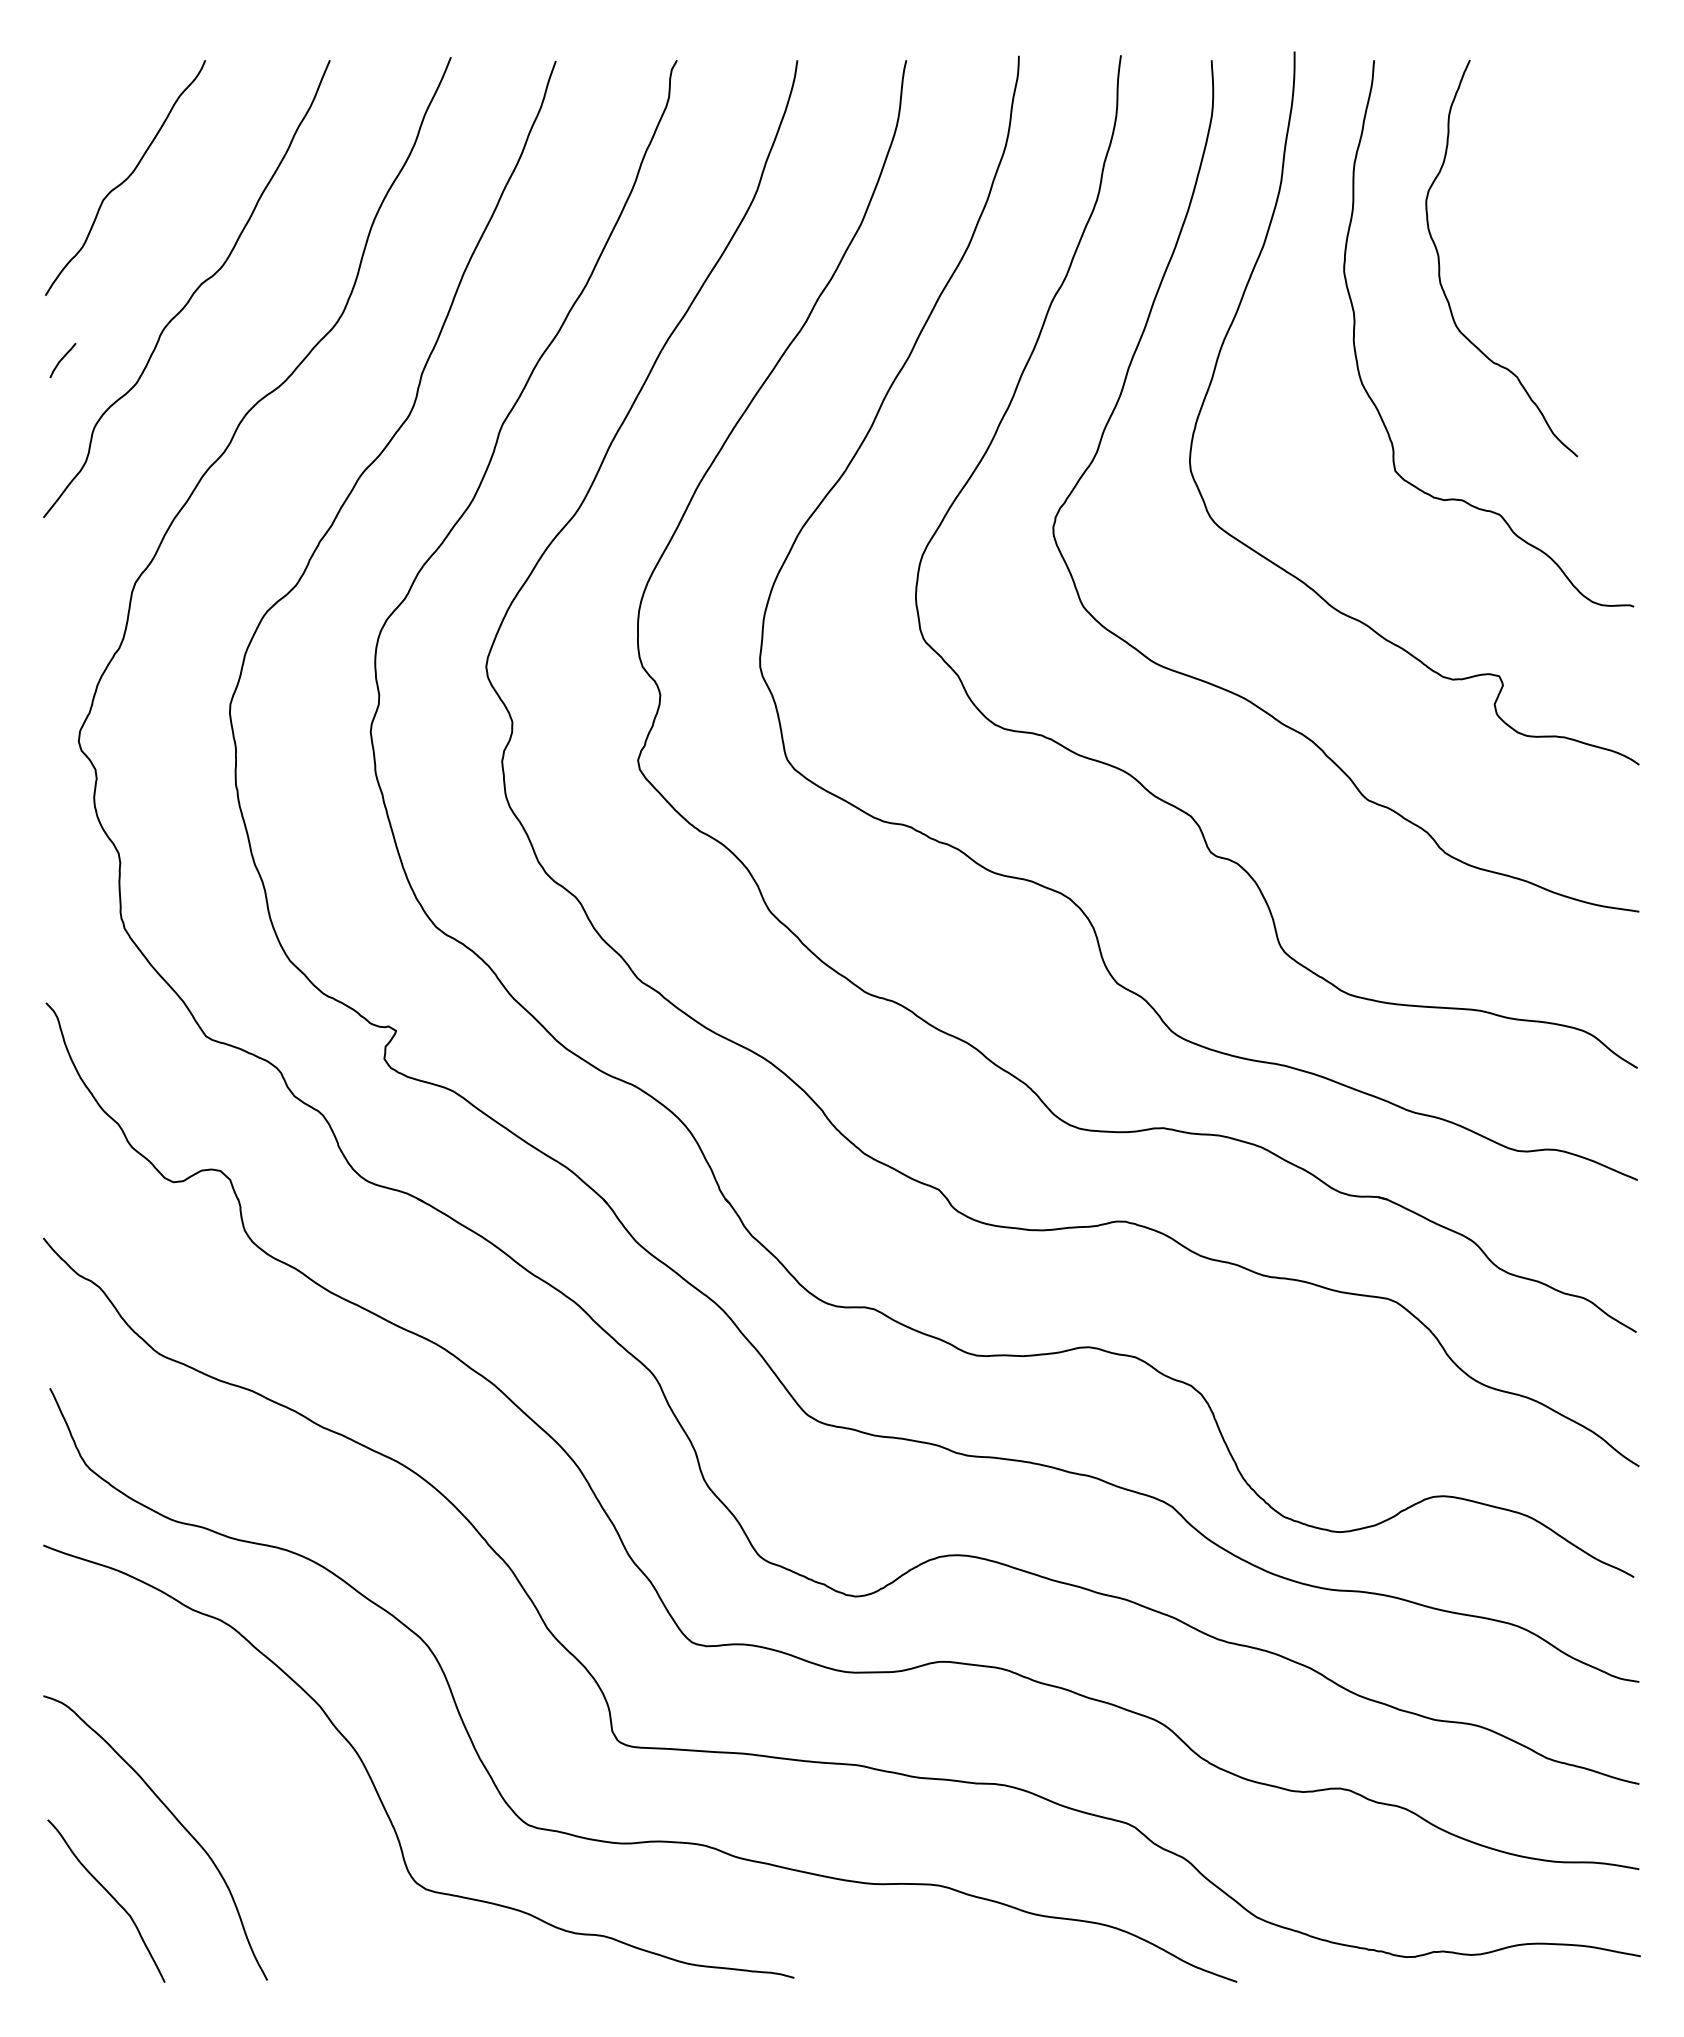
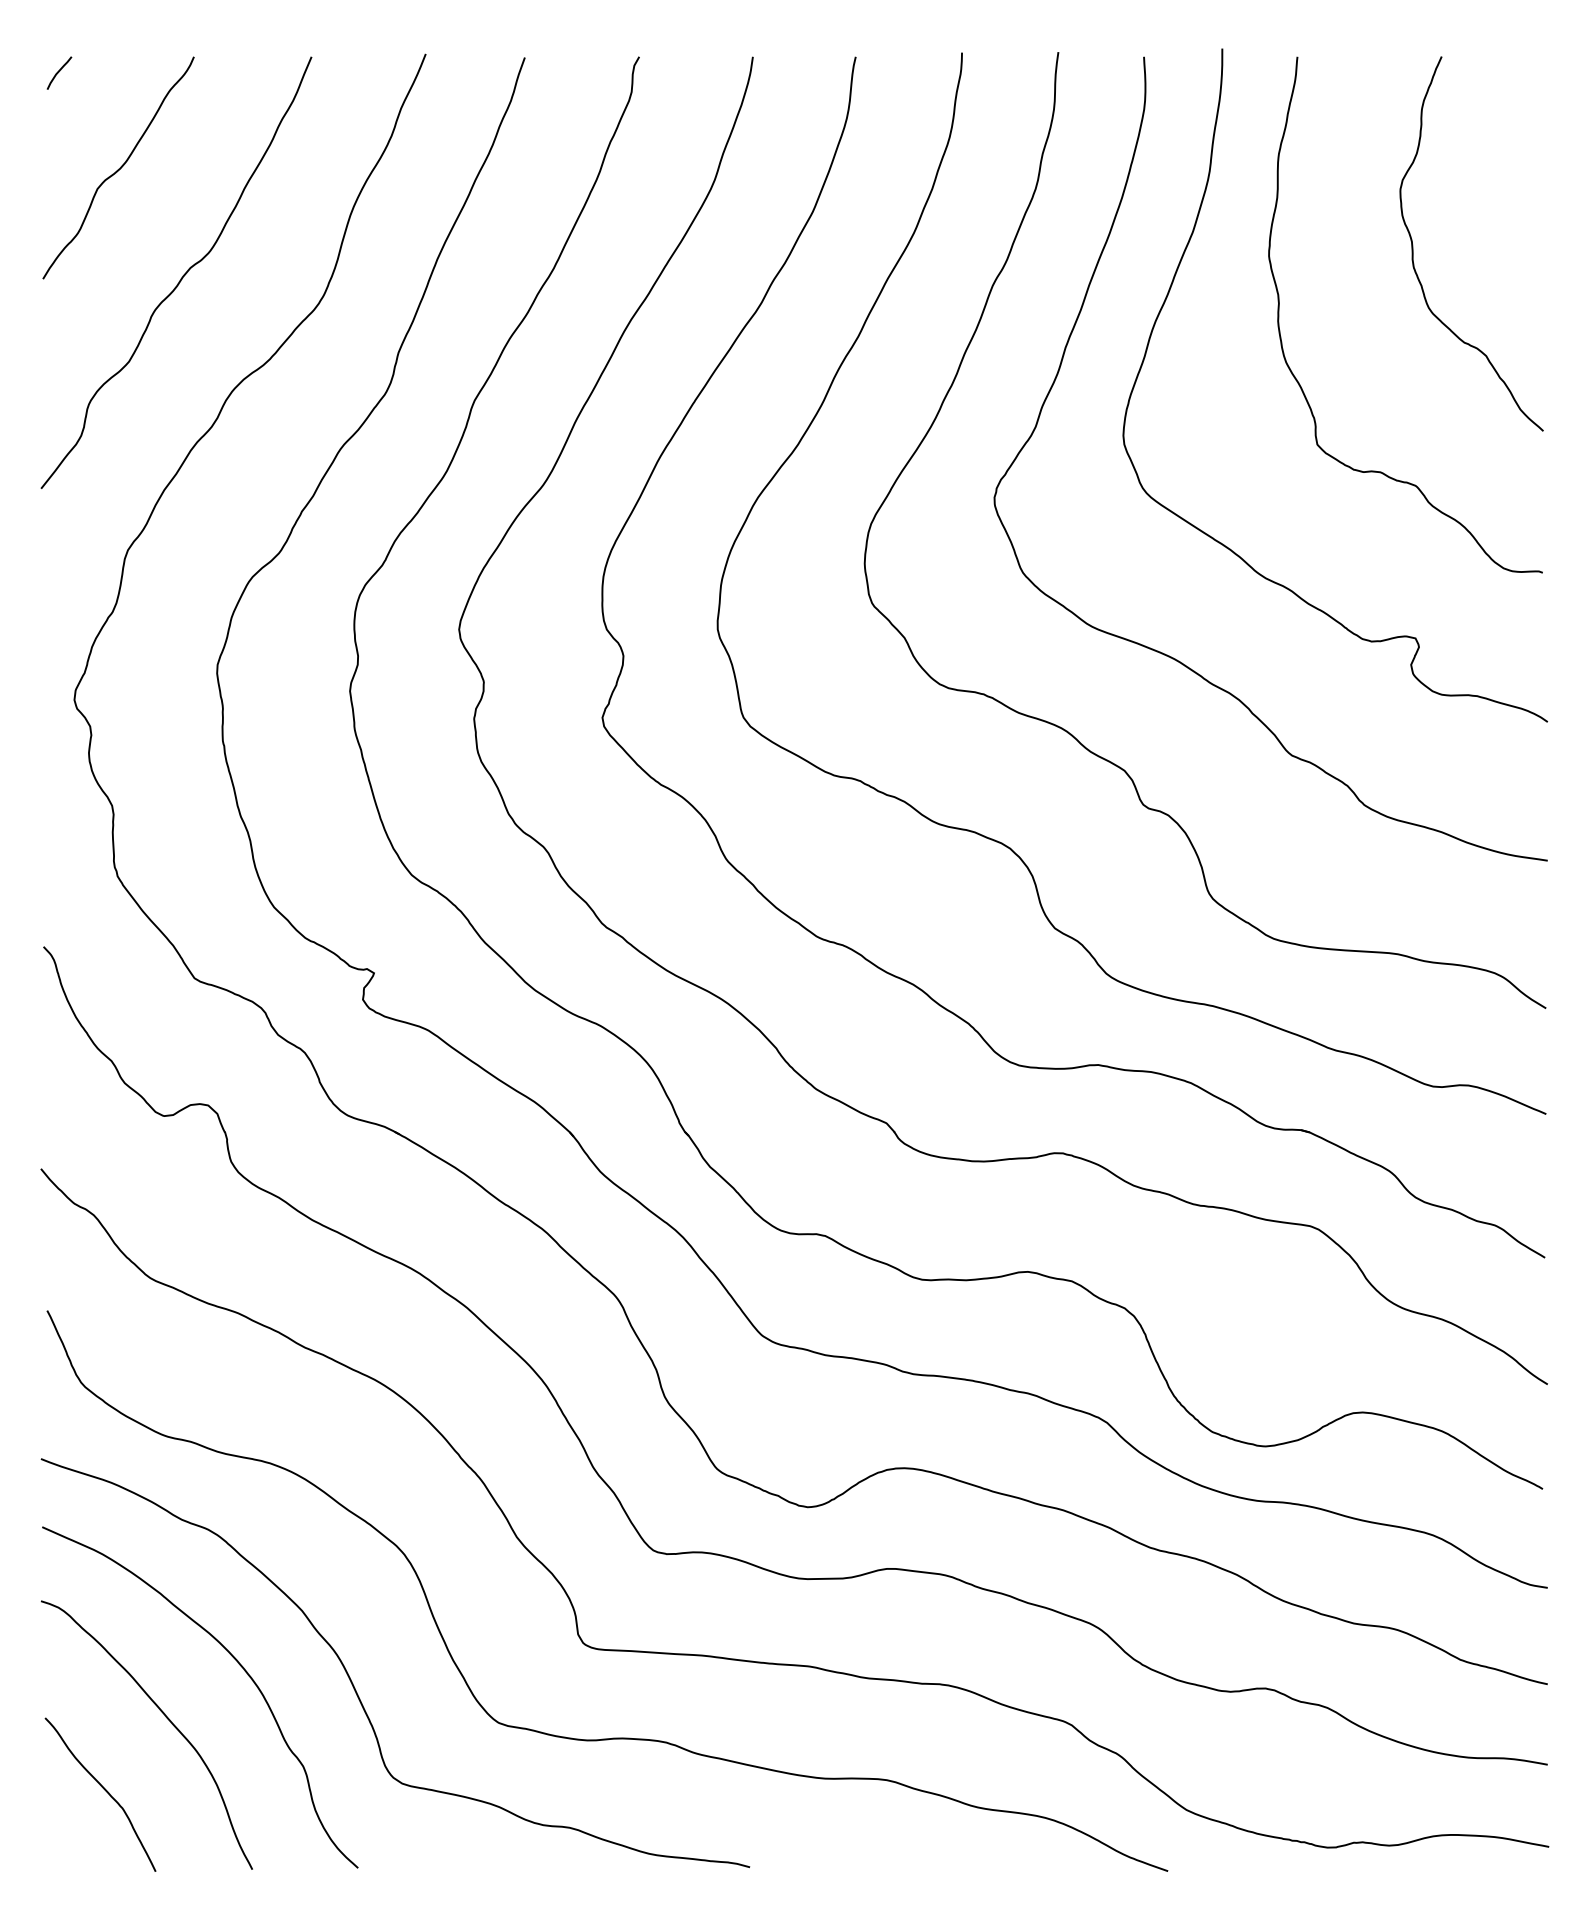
curve: (1440, 265) -> (1413, 250), moved
curve: (62, 359) -> (59, 72), moved
curve: (250, 1760) -> (236, 1662), added

